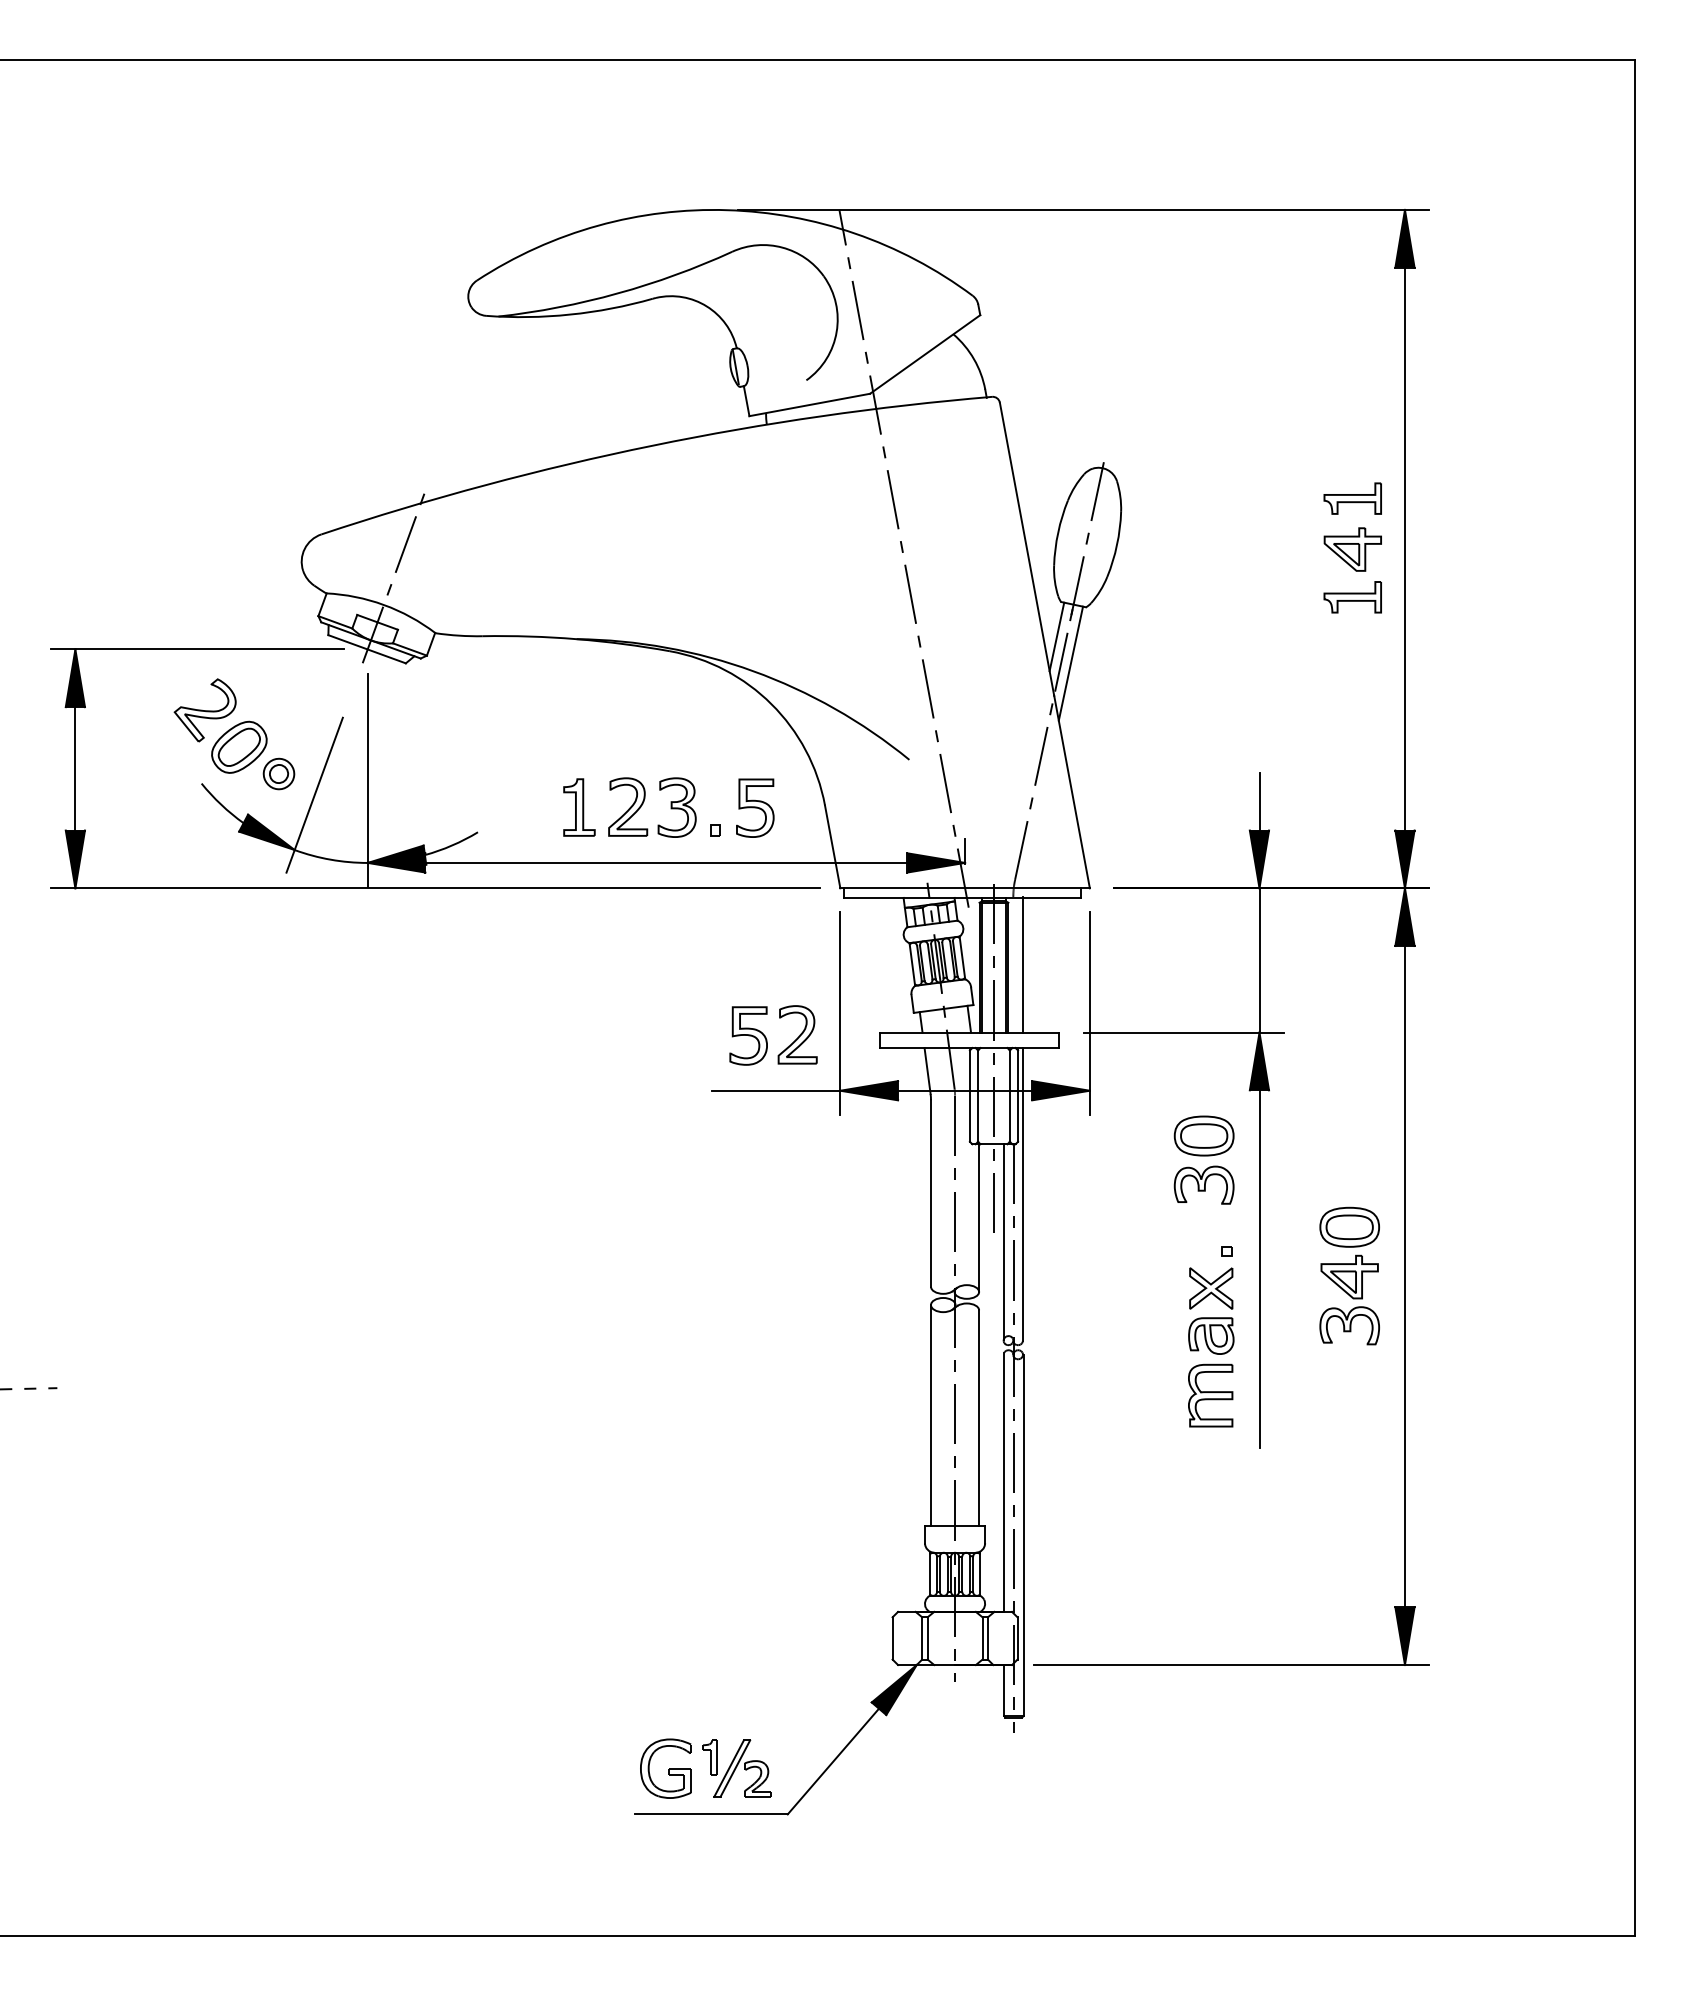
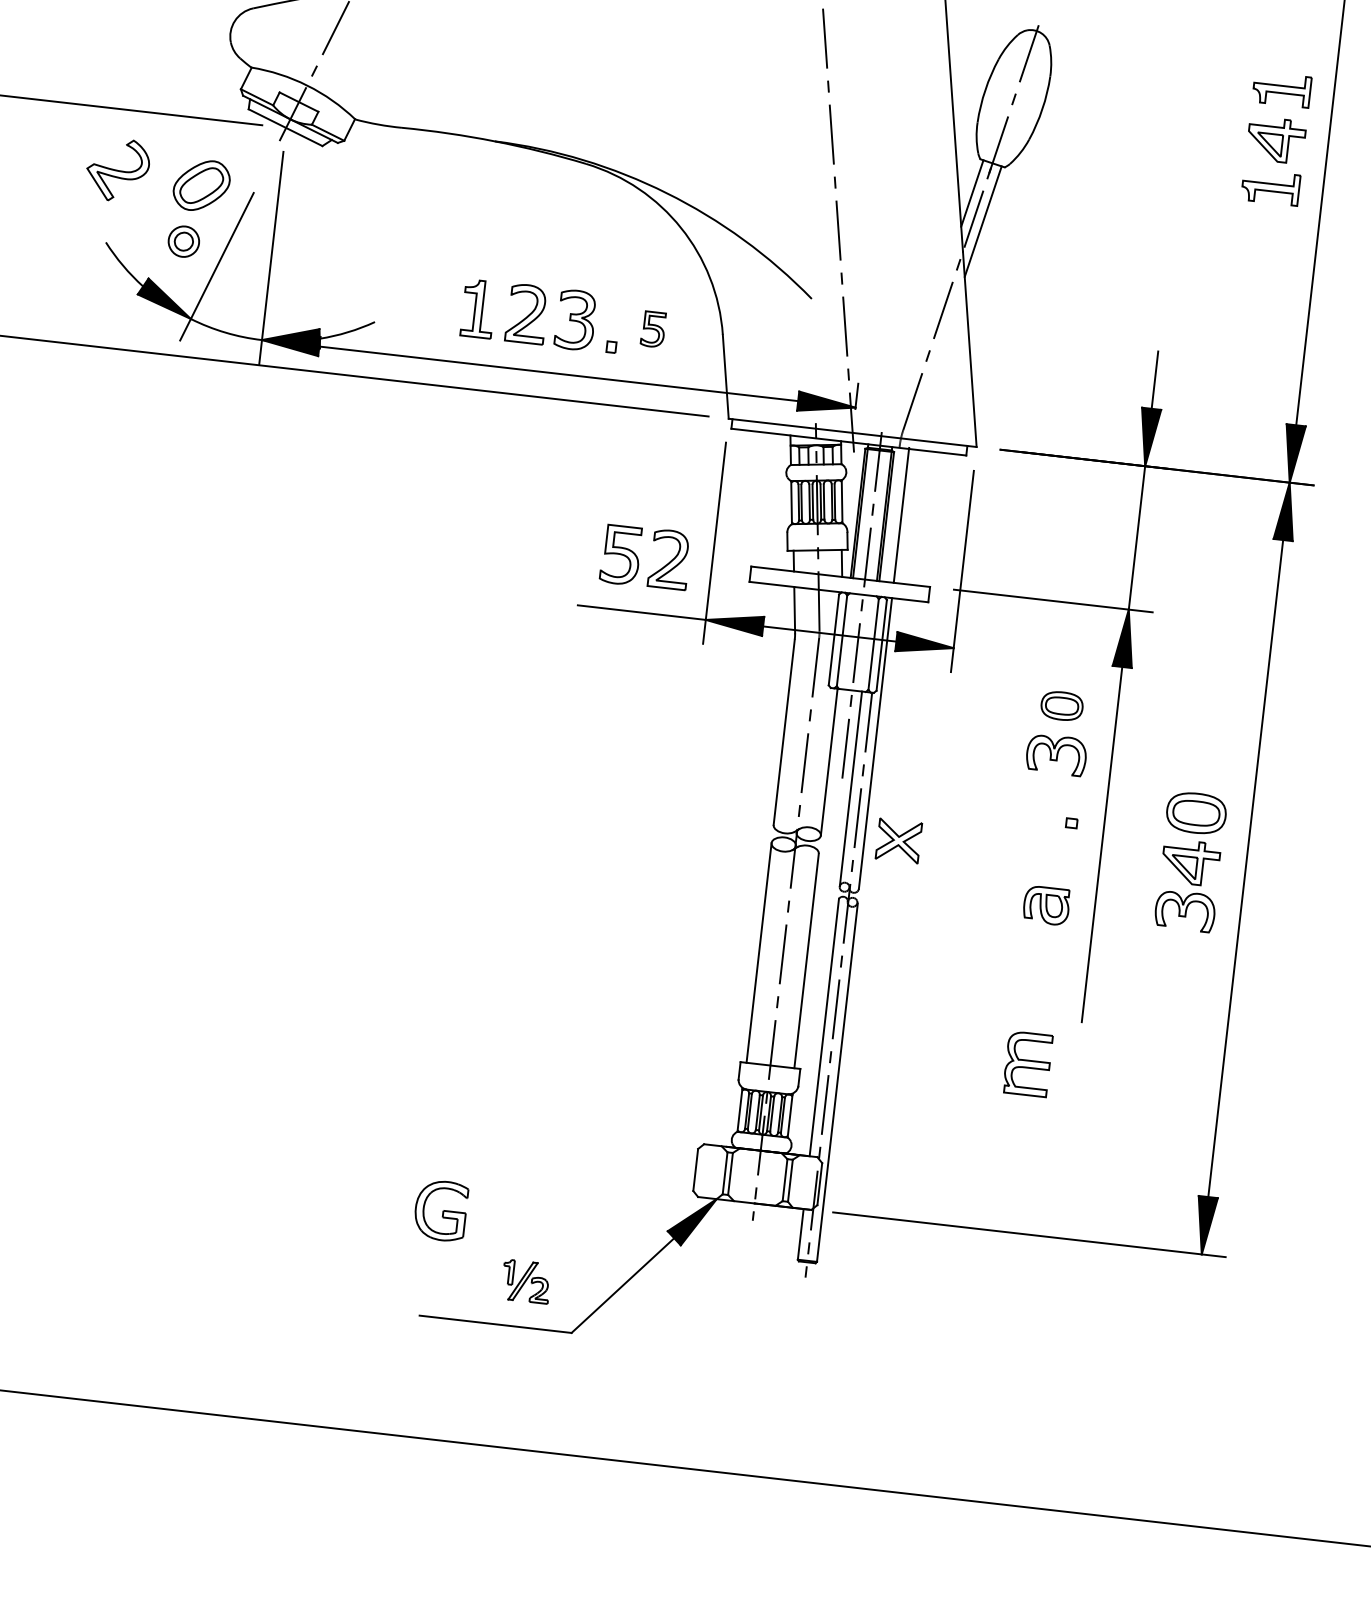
part: (239, 746) -> (201, 184), moved
part: (755, 807) -> (653, 328), size x0.6
part: (1203, 1135) -> (1061, 705), size x0.7
part: (1211, 1288) -> (899, 840), moved
part: (1210, 1395) -> (1027, 1063), moved
part: (665, 1768) -> (440, 1210), moved
part: (736, 1768) -> (525, 1281), size x0.7

